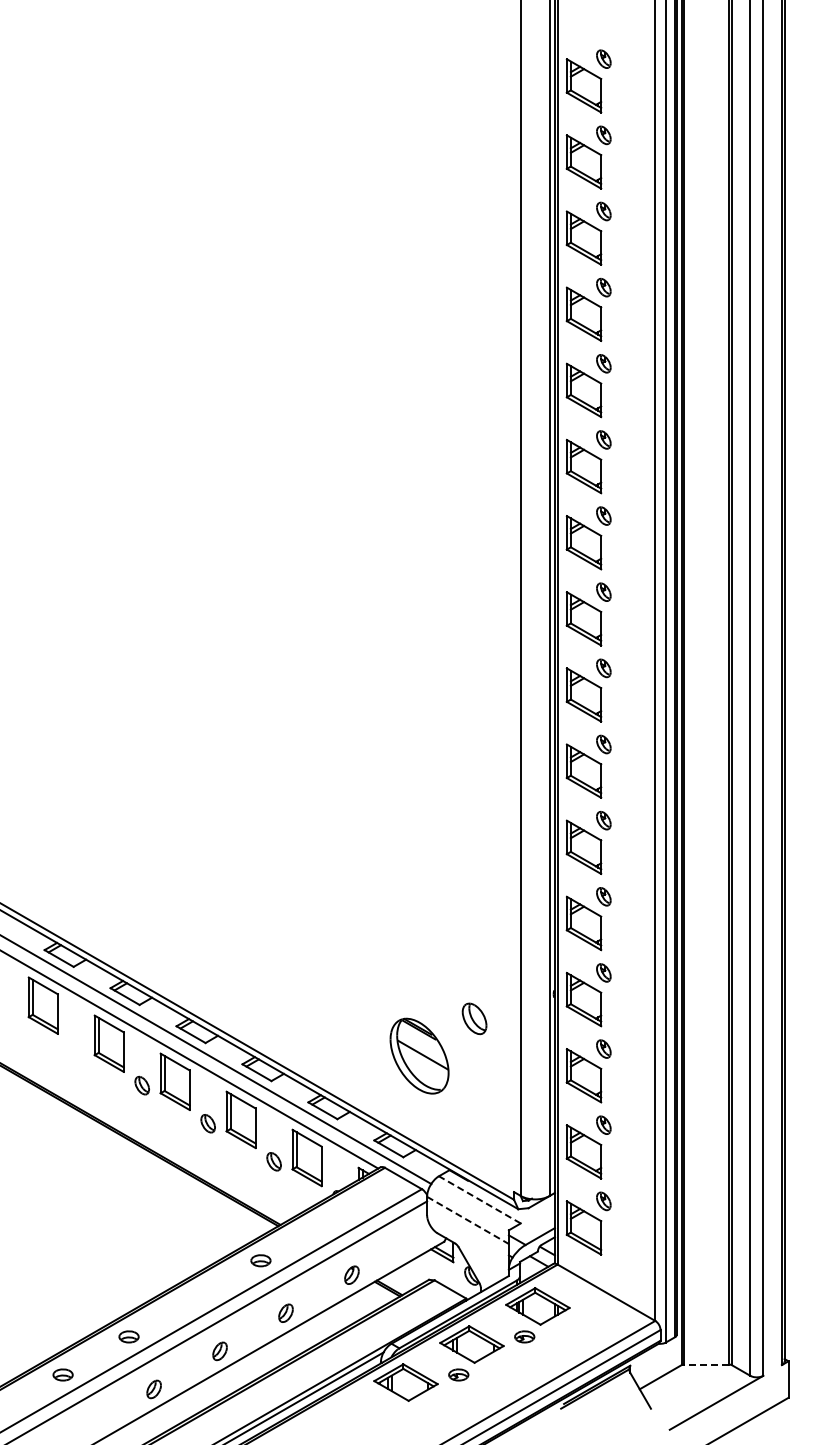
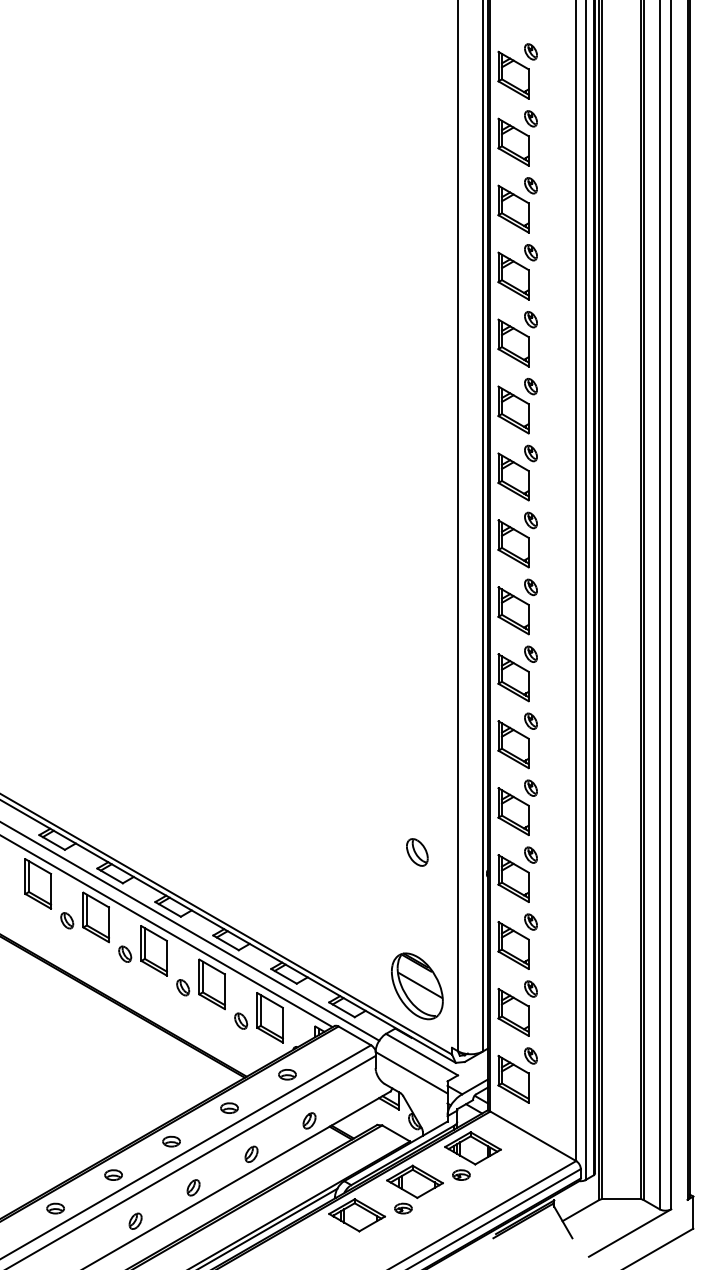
part: (474, 1018) -> (417, 852), moved
part: (76, 1047) -> (67, 920), added
part: (419, 1055) -> (417, 985), moved
line: (479, 1199) -> (421, 1054), dashed -> solid
line: (468, 1220) -> (412, 1072), dashed -> solid
part: (326, 1222) -> (287, 1074), added
part: (194, 1298) -> (171, 1141), added
line: (706, 1364) -> (621, 1199), dashed -> solid

